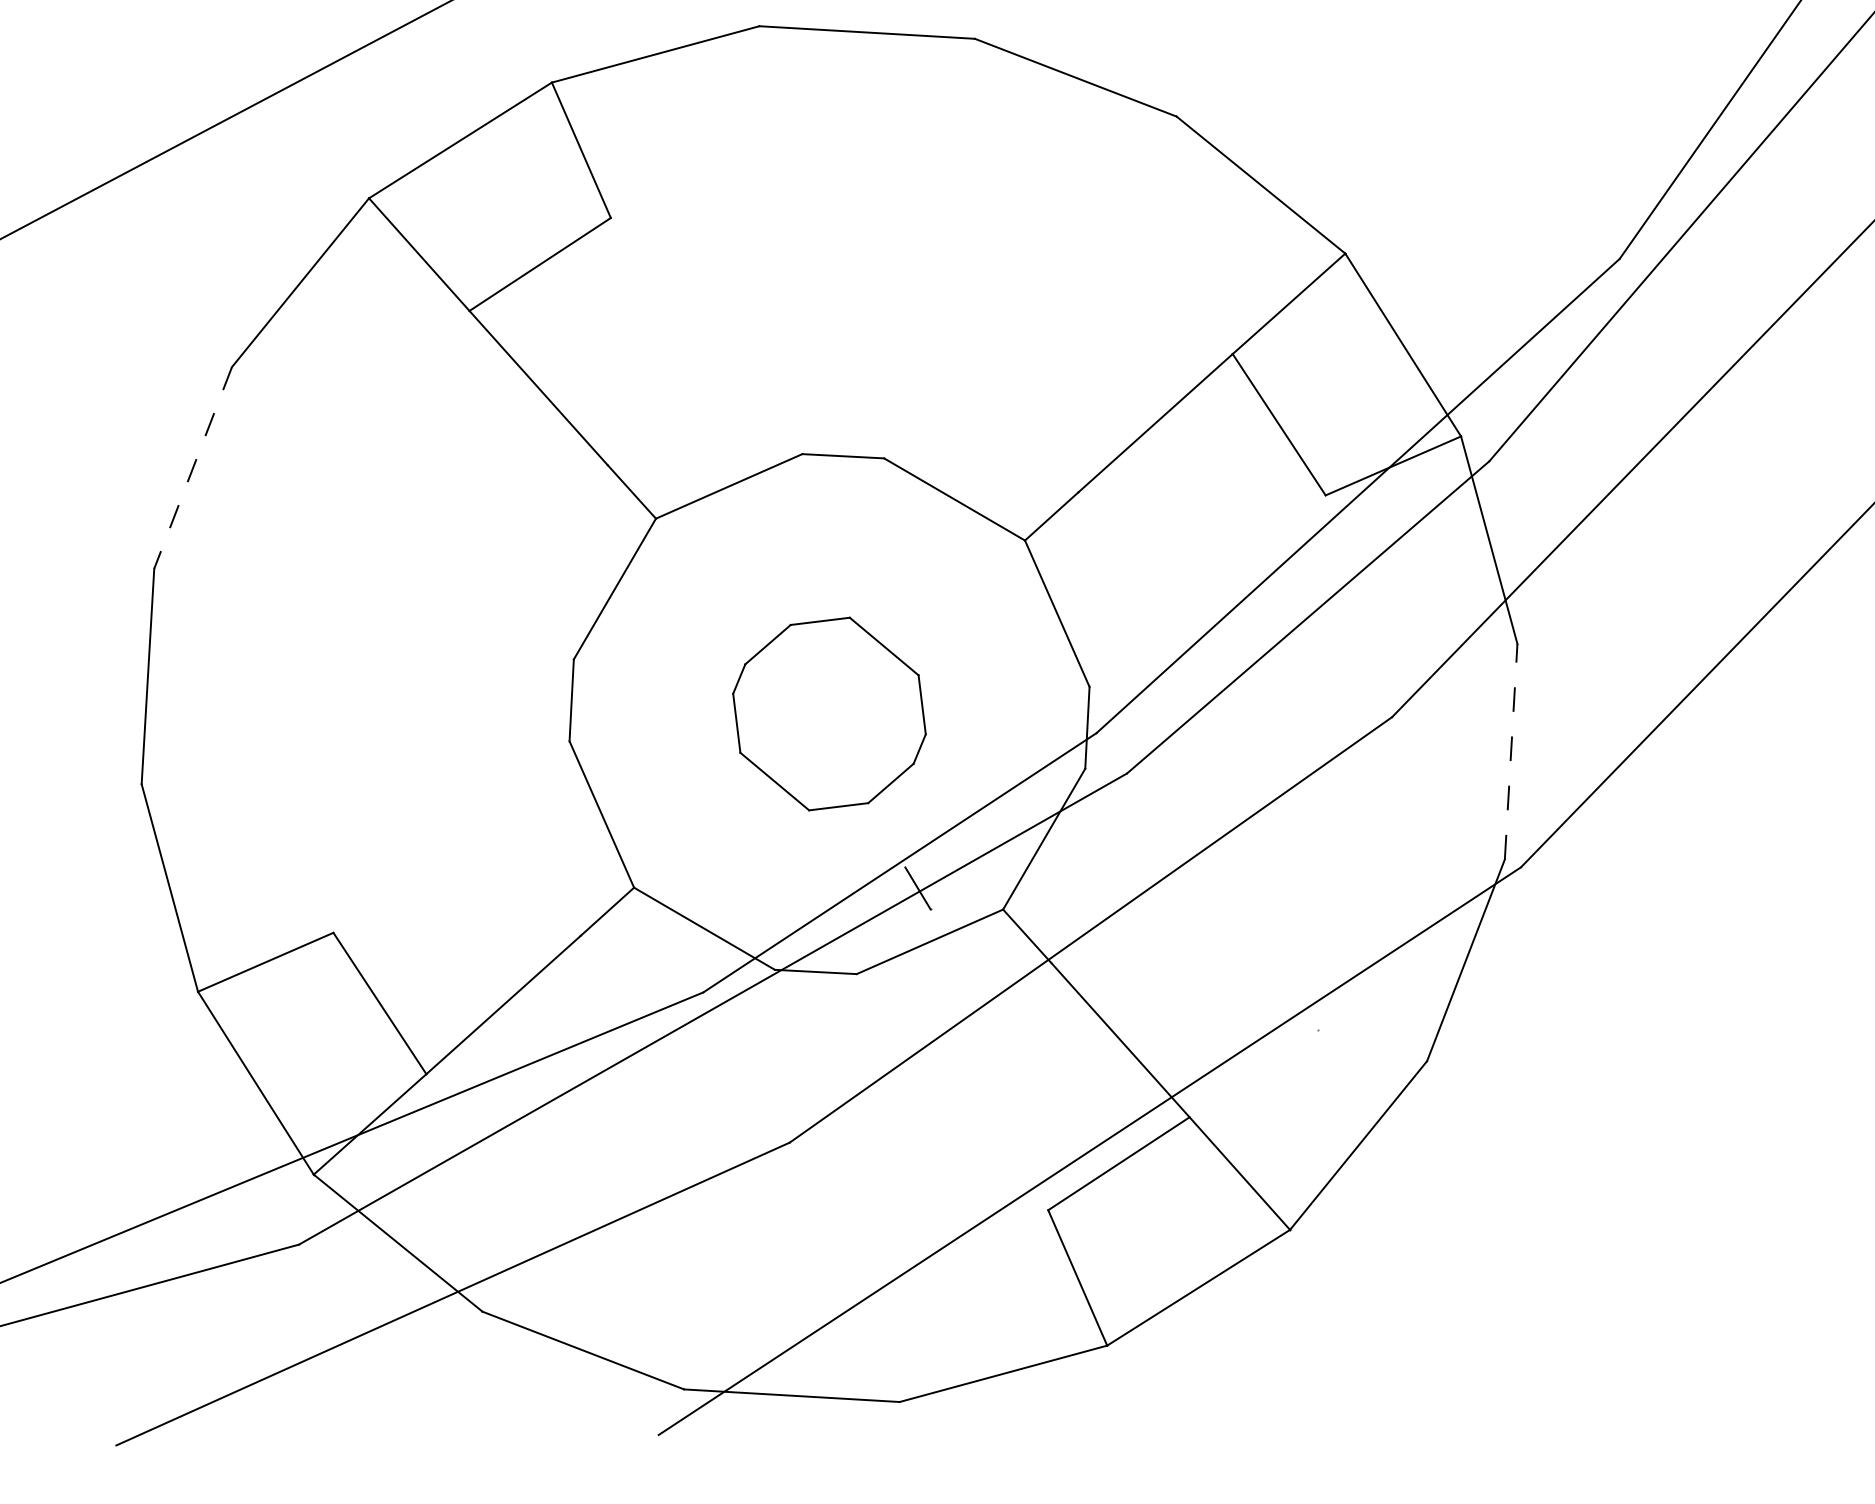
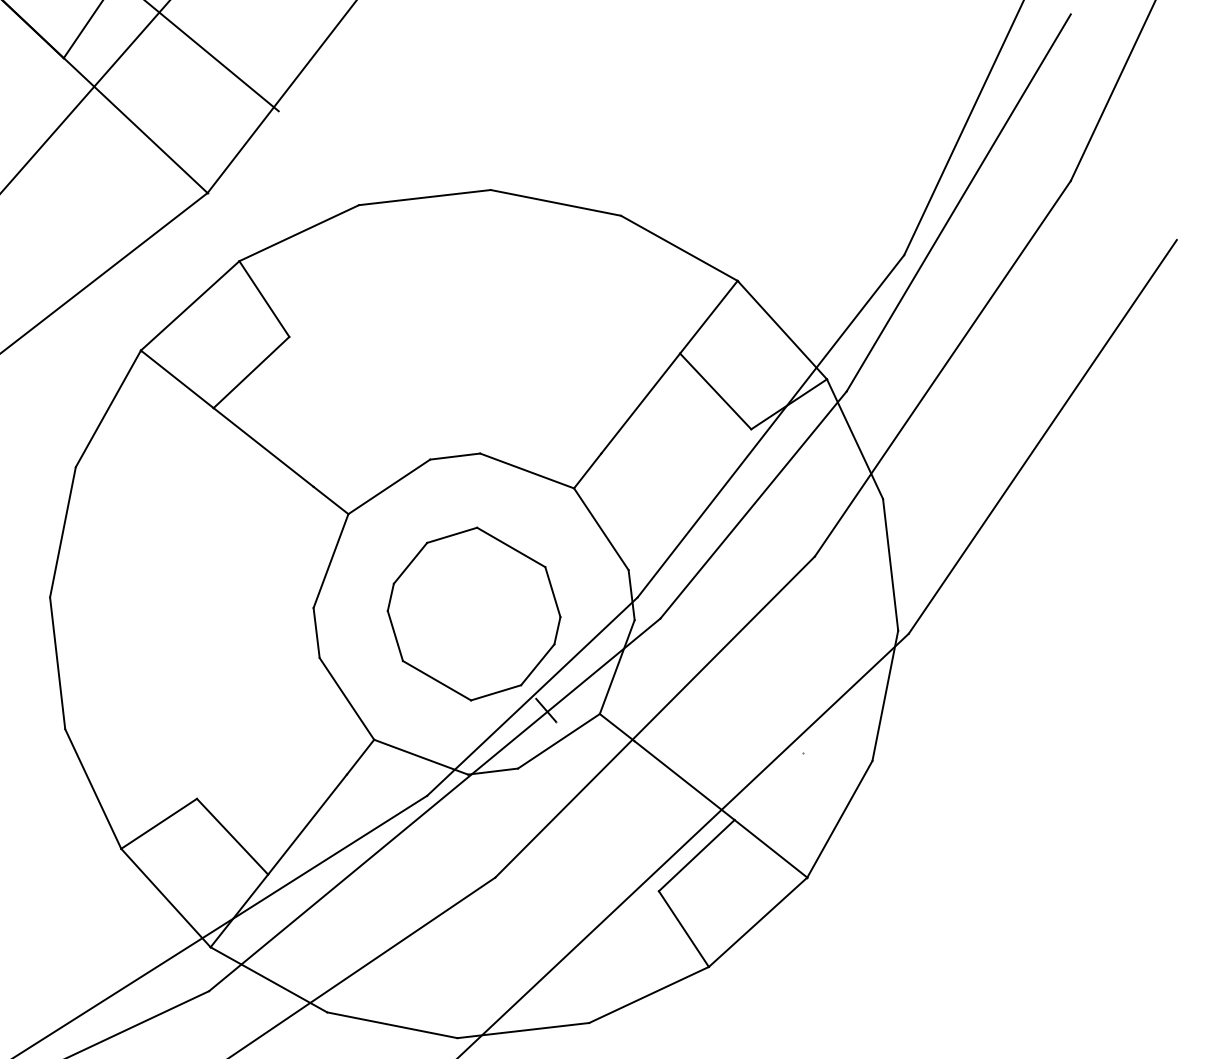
line: (192, 468) -> (62, 532), dashed -> solid
part: (828, 713) -> (473, 613), size x1.43
line: (1511, 751) -> (890, 564), dashed -> solid

